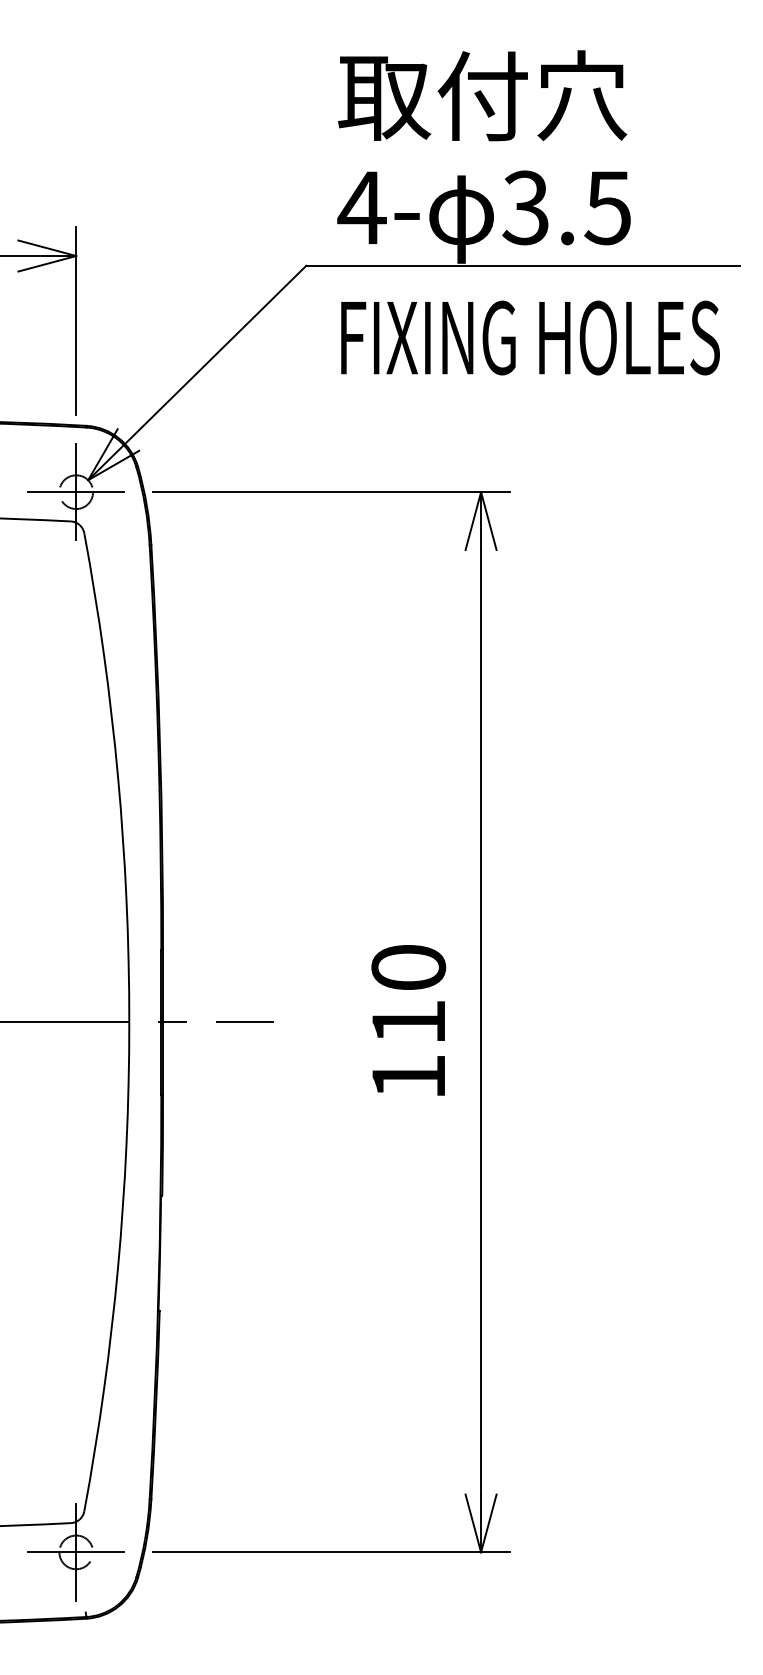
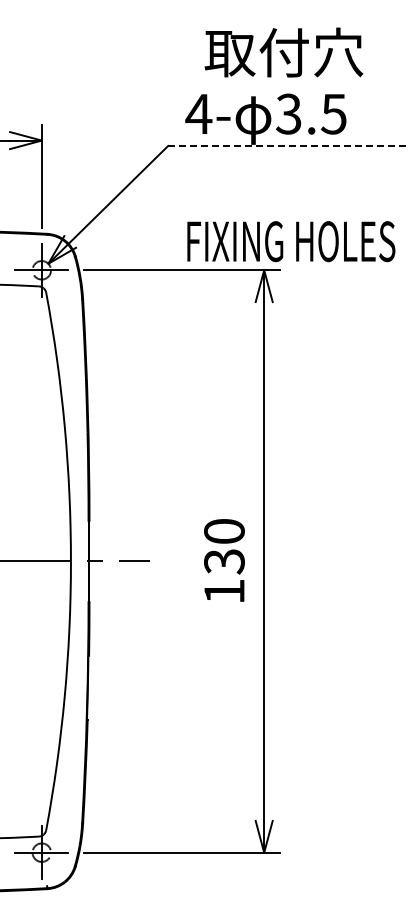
text: (481, 95) -> (283, 52), moved
line: (523, 264) -> (287, 145), solid -> dashed
text: (530, 337) -> (291, 241), moved
text: (408, 1022) -> (224, 561), 110 -> 130

